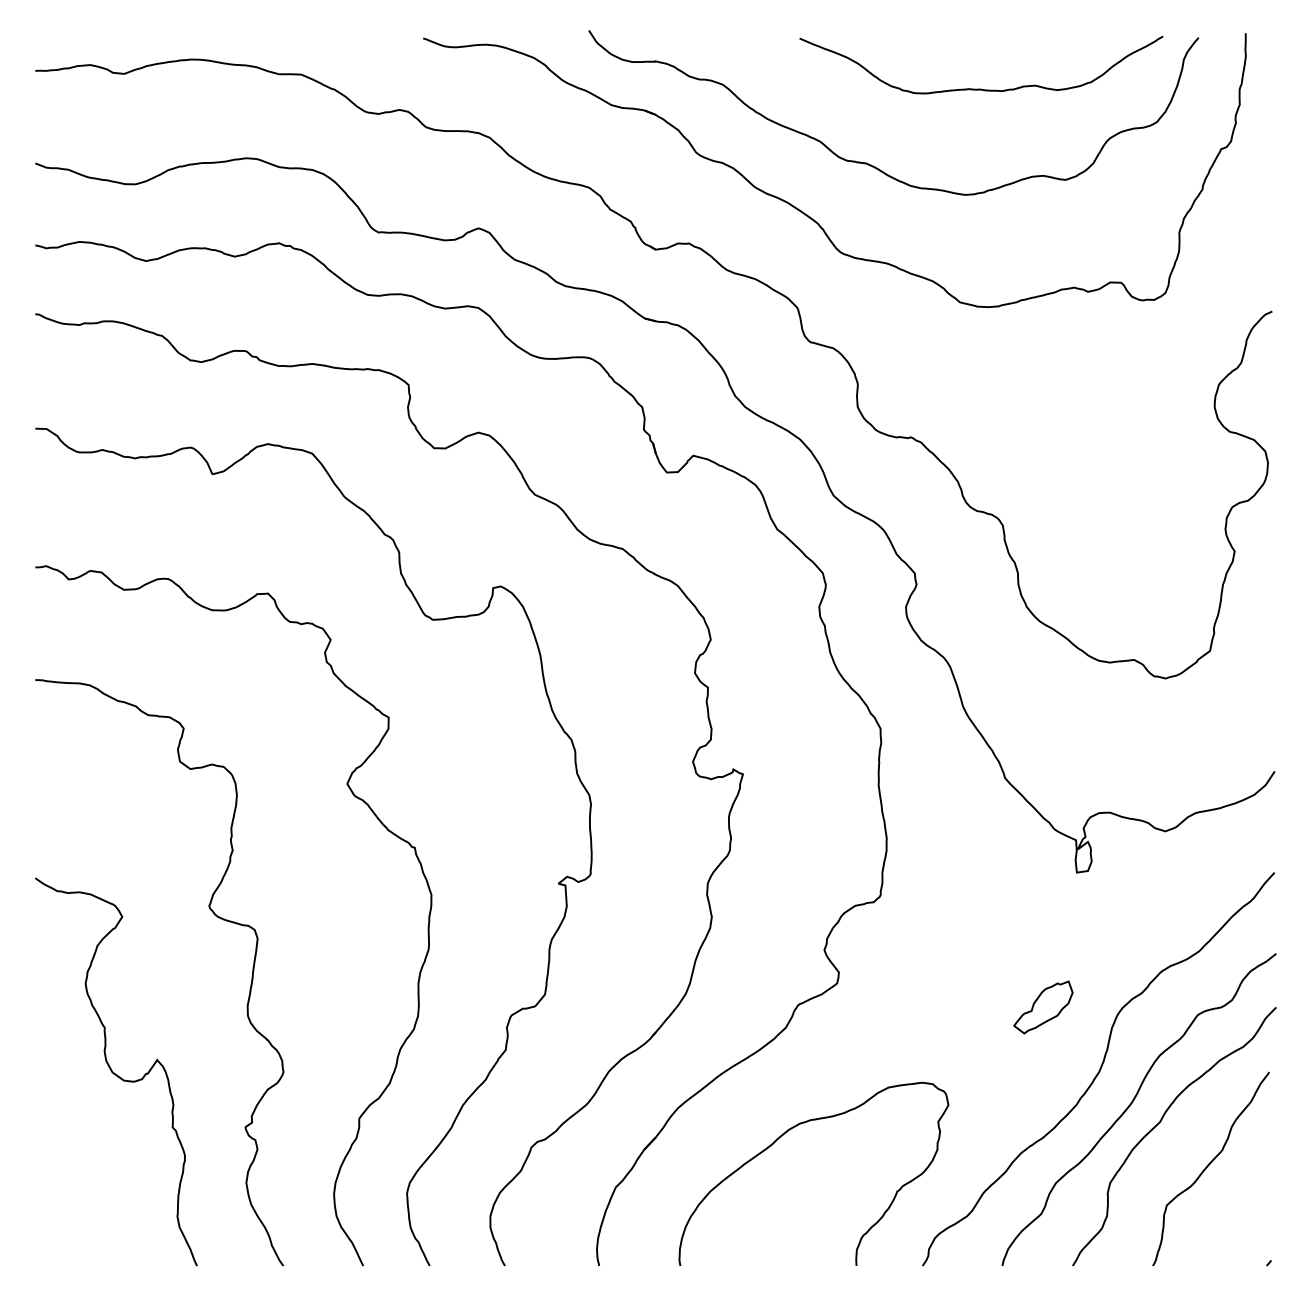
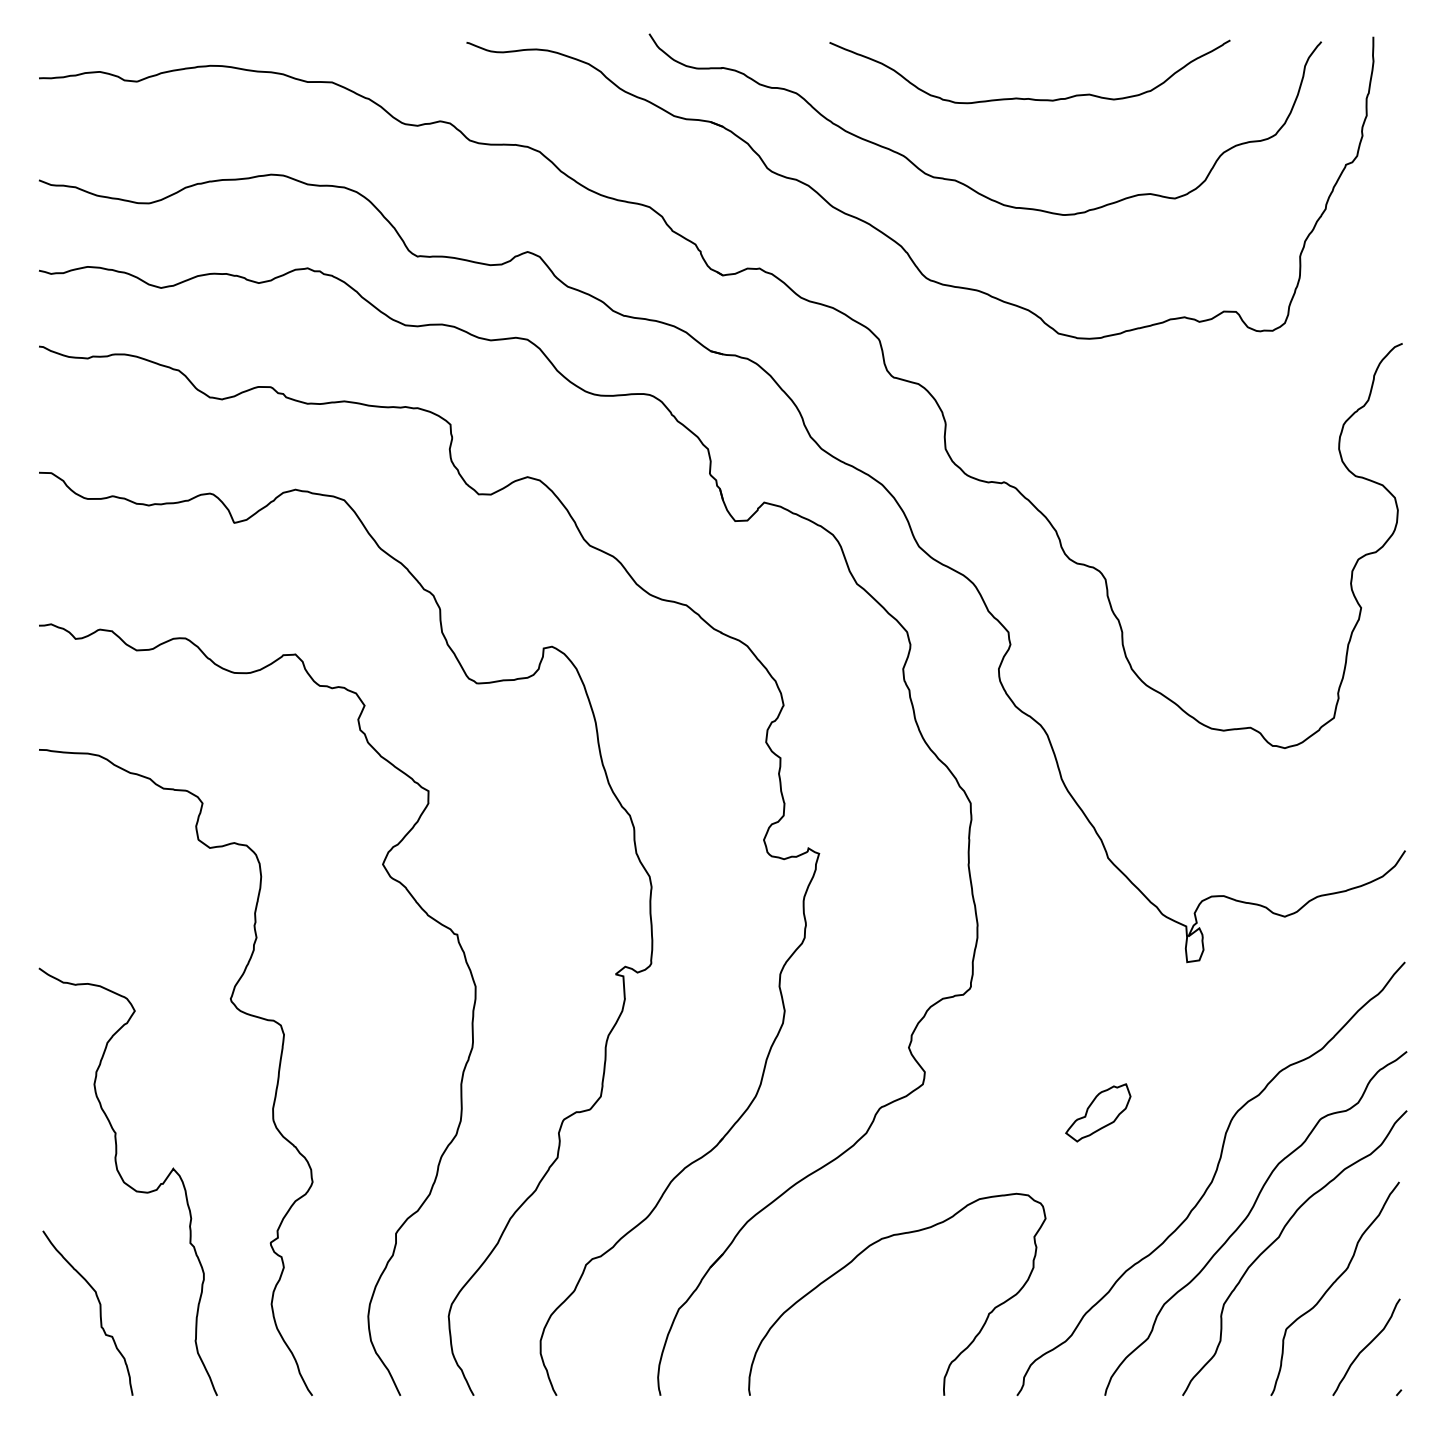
curve: (981, 89) -> (1029, 98), moved
part: (1043, 1007) -> (1098, 1112), moved
curve: (90, 1190) -> (99, 1312), added
curve: (1239, 1221) -> (1366, 1346), added

